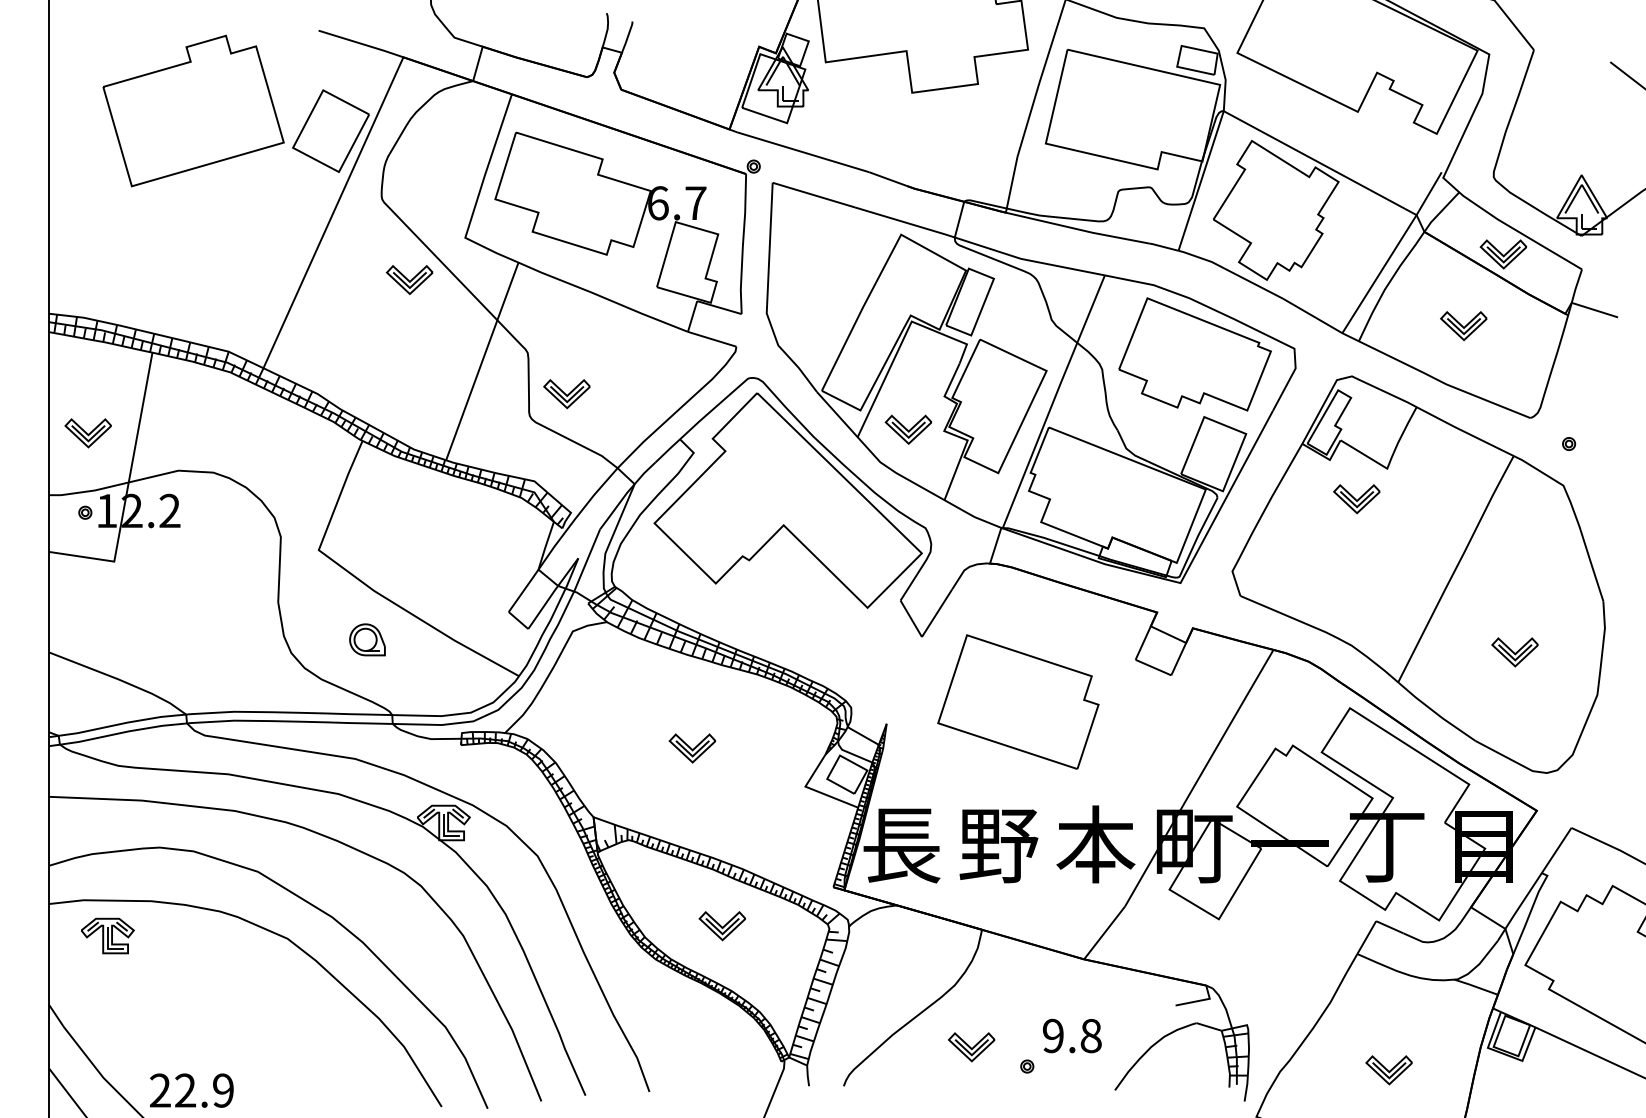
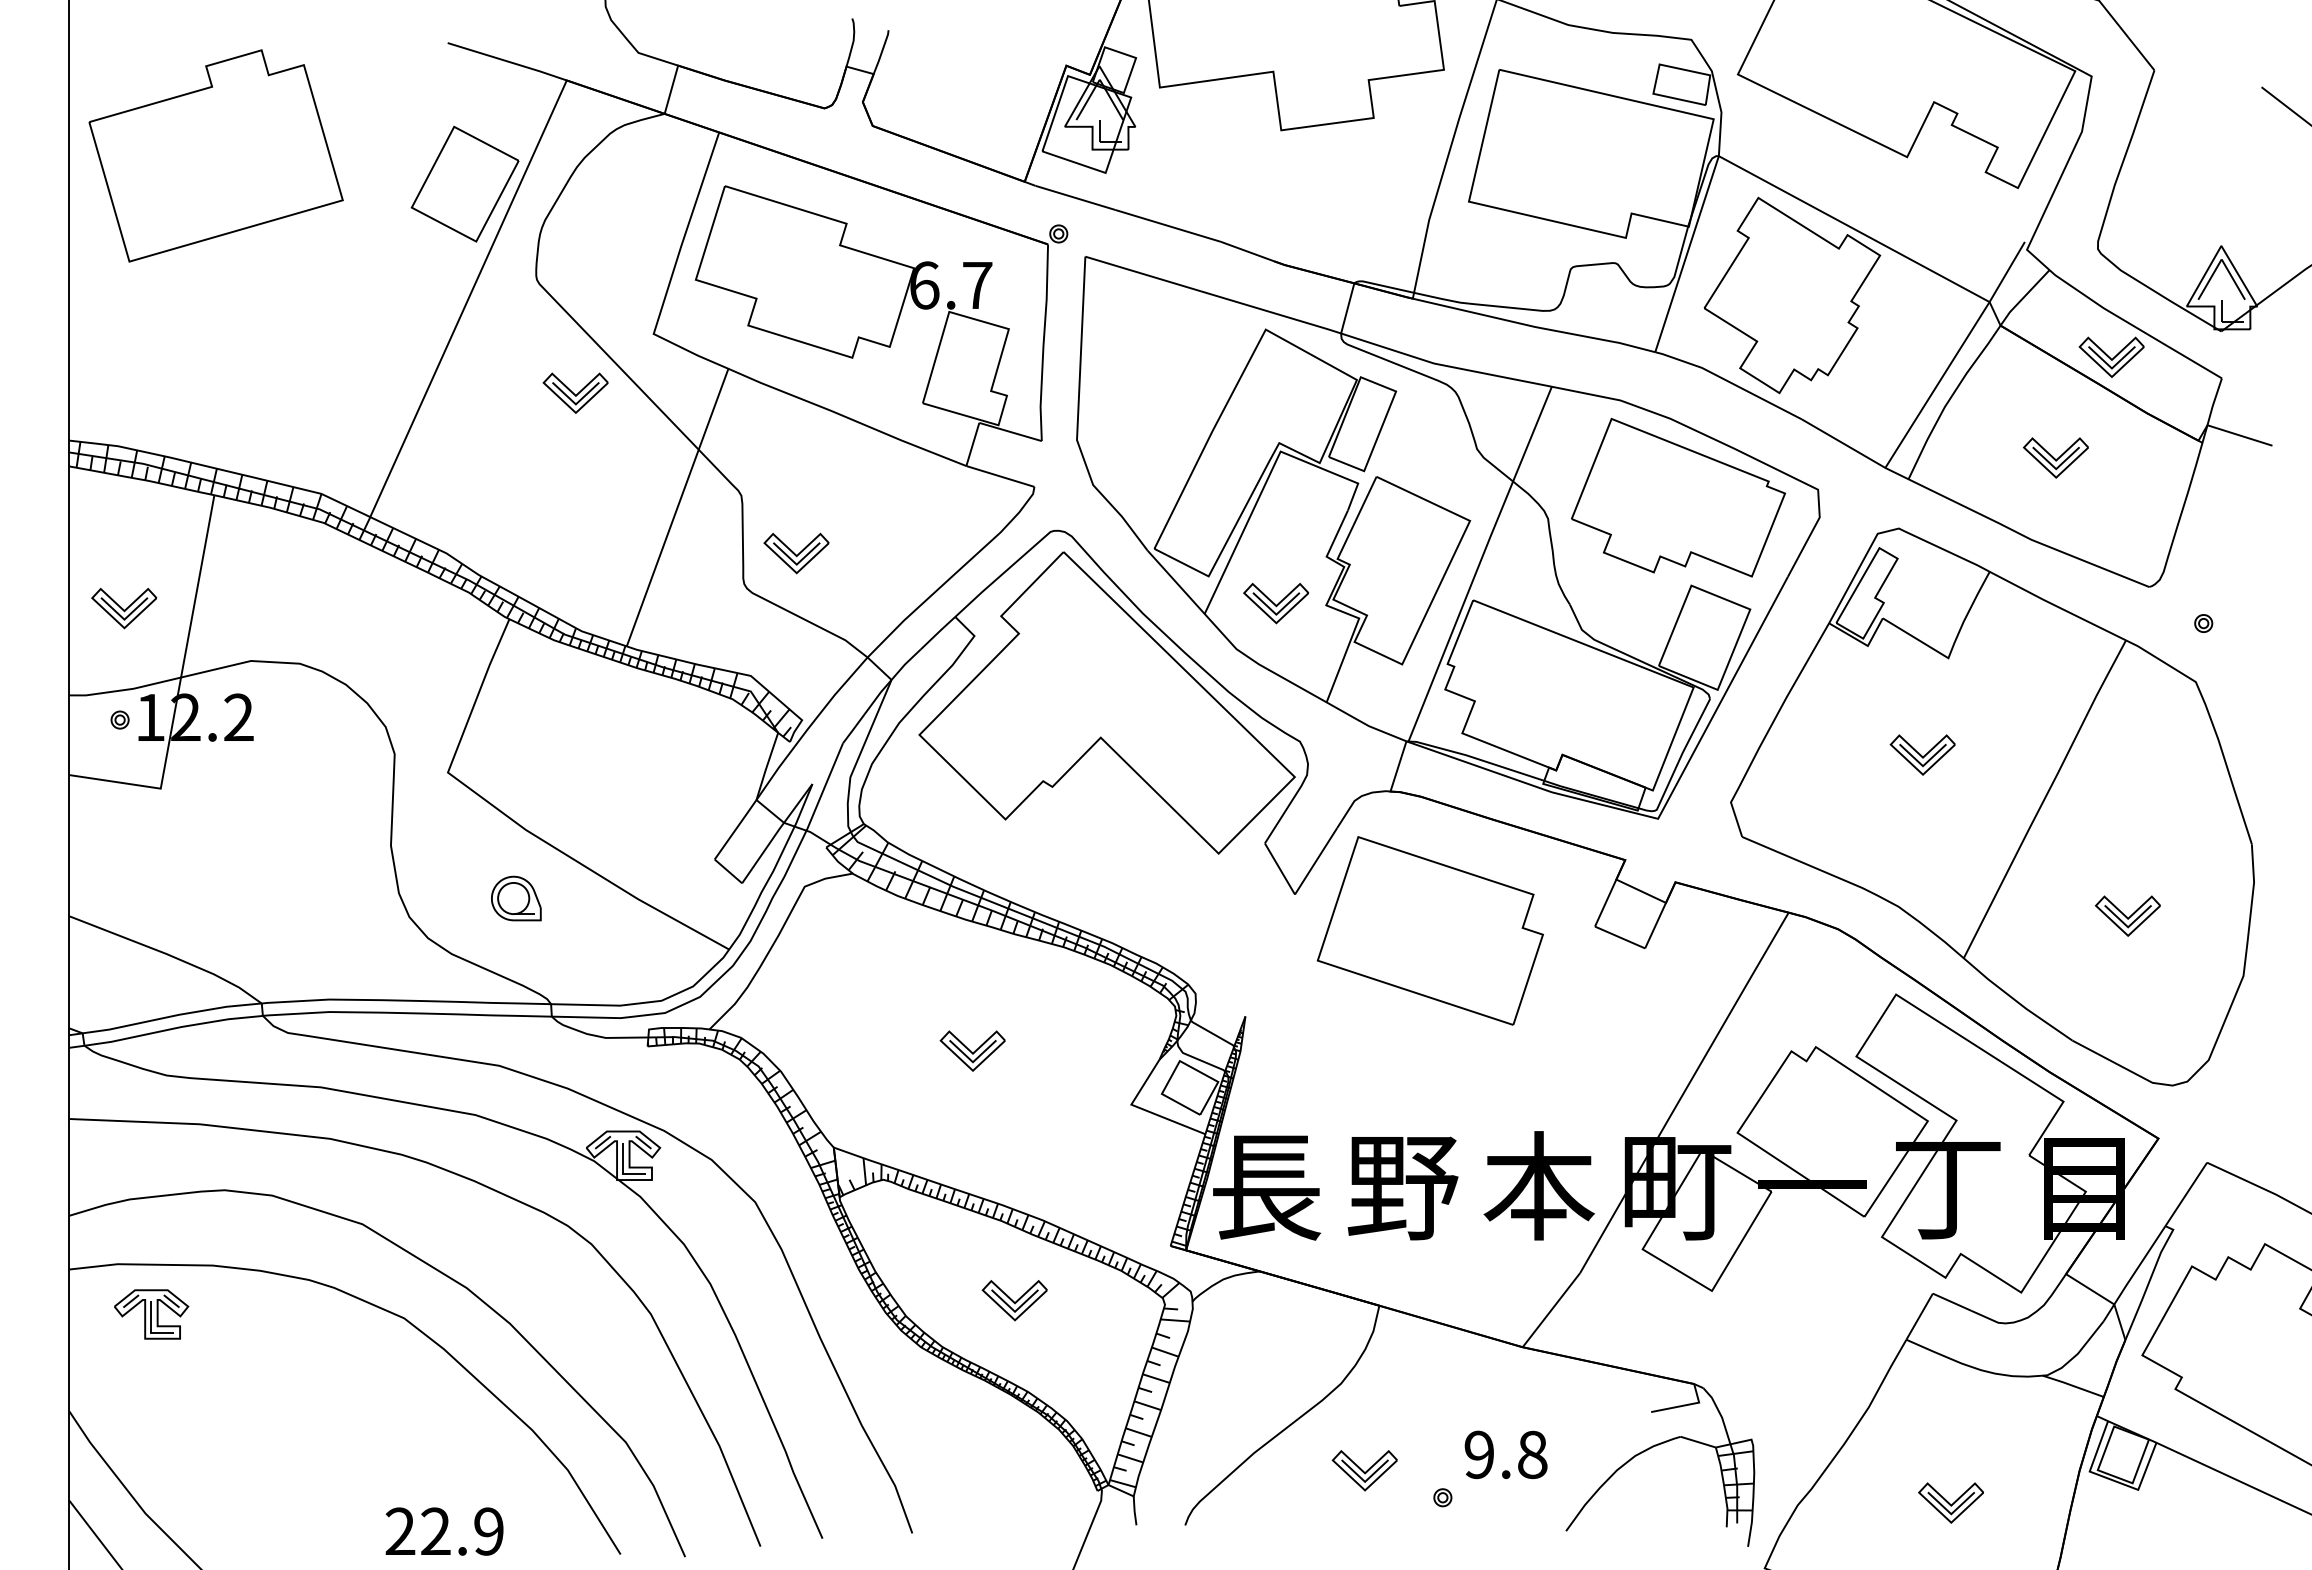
part: (193, 110) -> (215, 155), moved
part: (1356, 498) -> (1922, 754), moved
part: (1017, 701) -> (1429, 930), moved
text: (191, 1090) -> (444, 1531), moved

